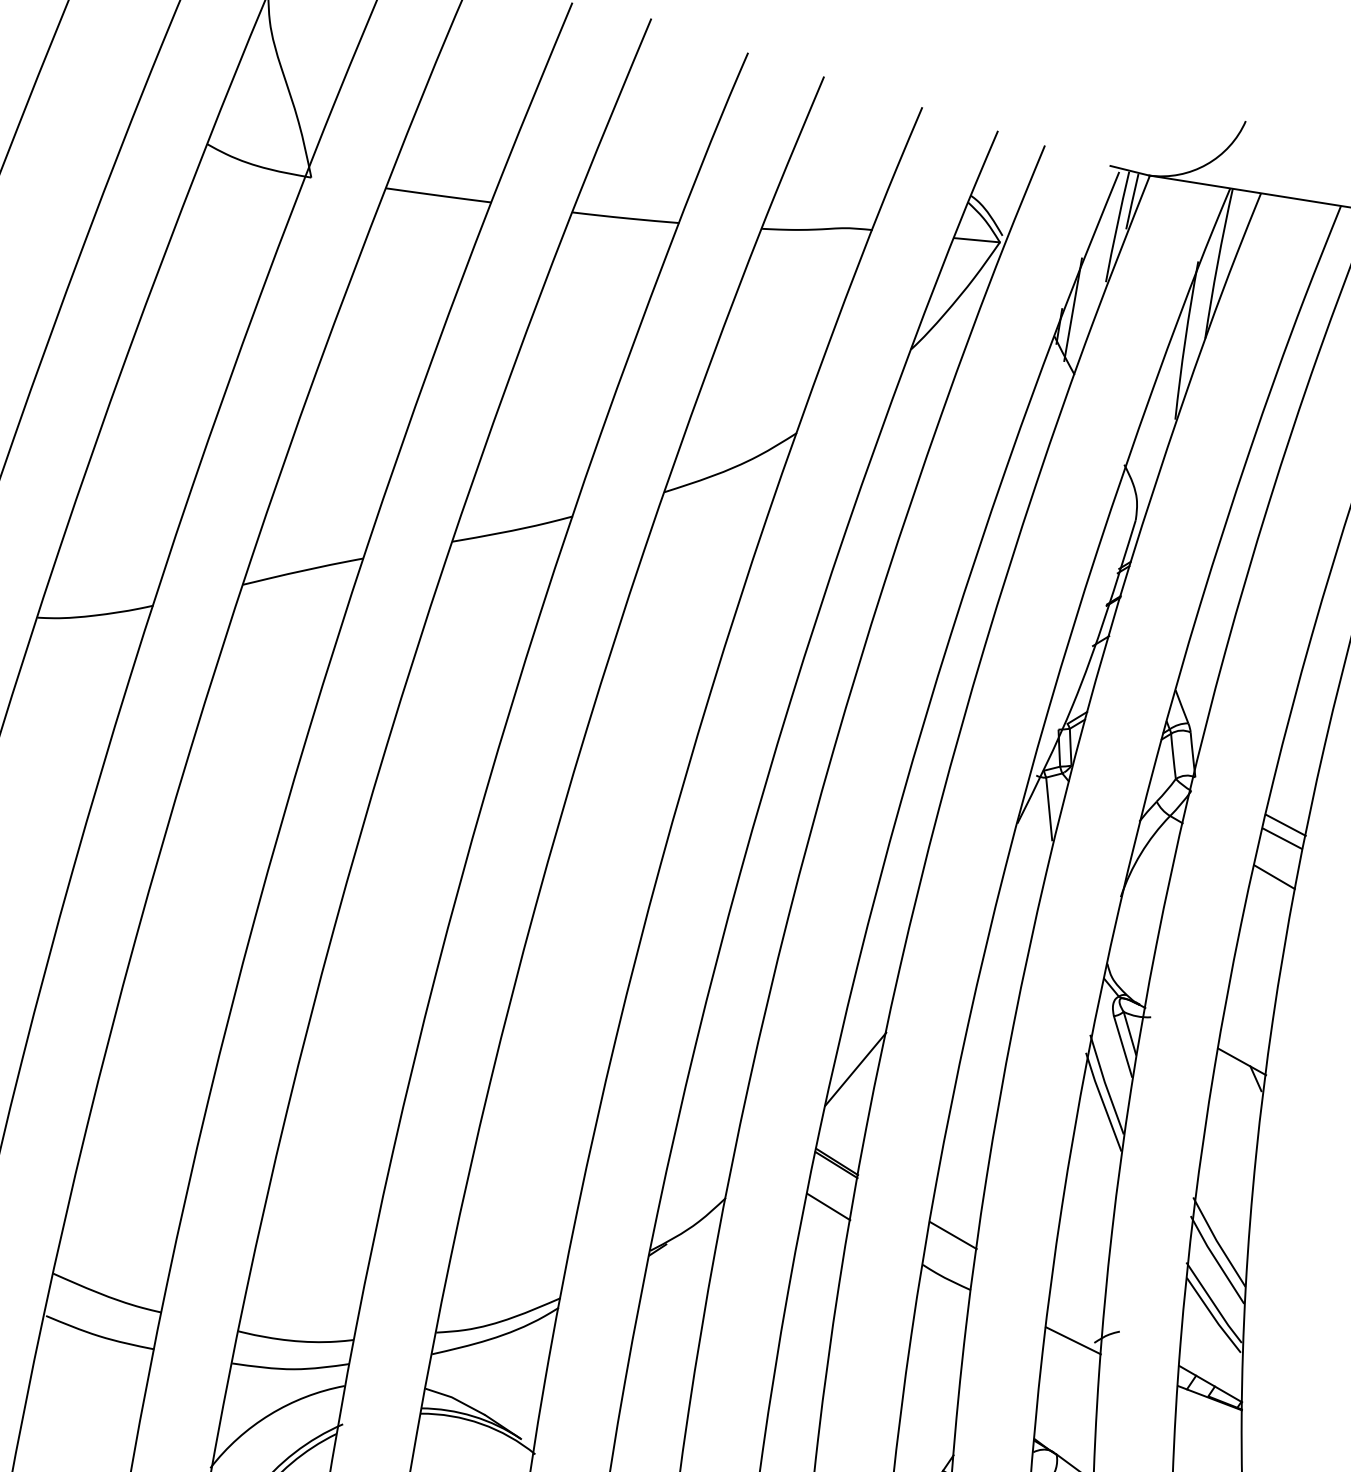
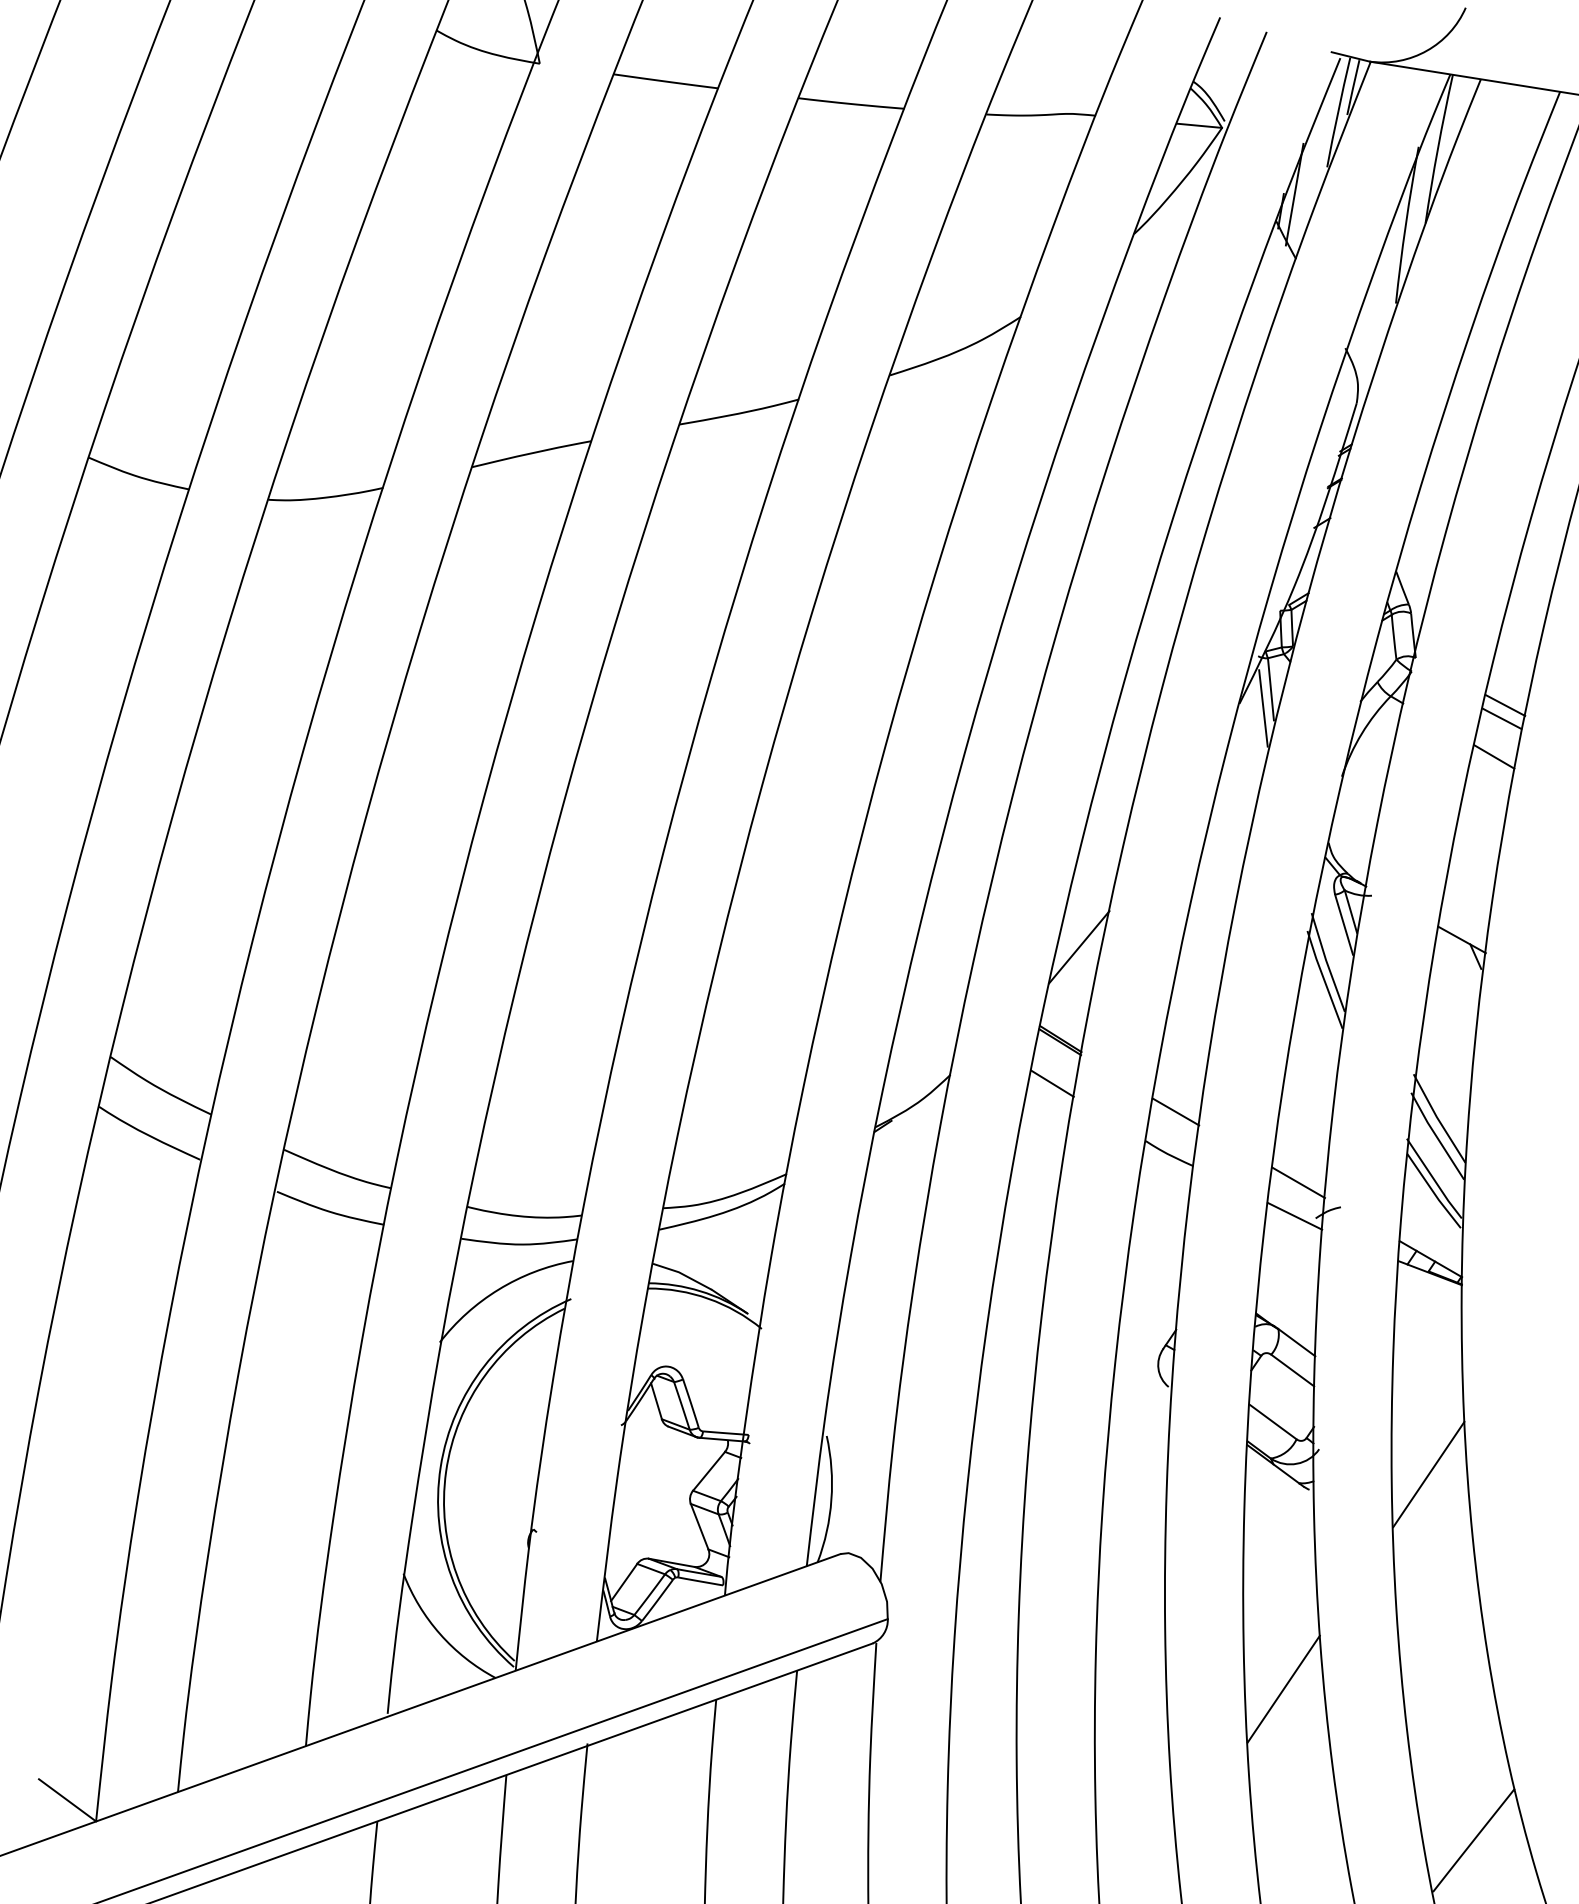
line: (1041, 828) -> (1263, 708), added
line: (1077, 1306) -> (1298, 1182), added

